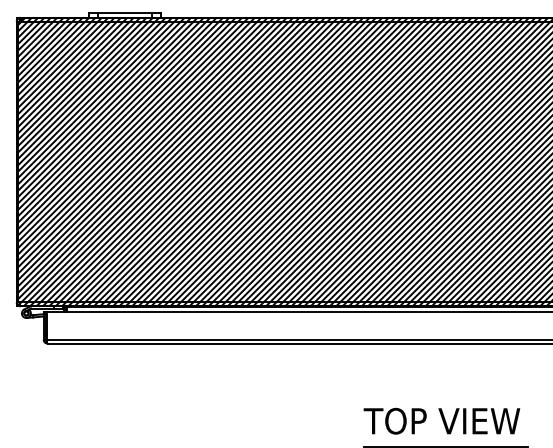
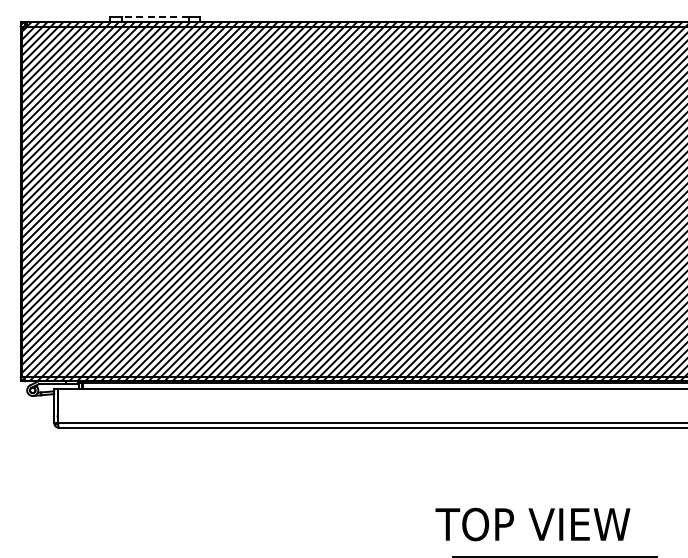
line: (125, 13) -> (155, 16), solid -> dashed
text: (441, 421) -> (532, 524), moved

